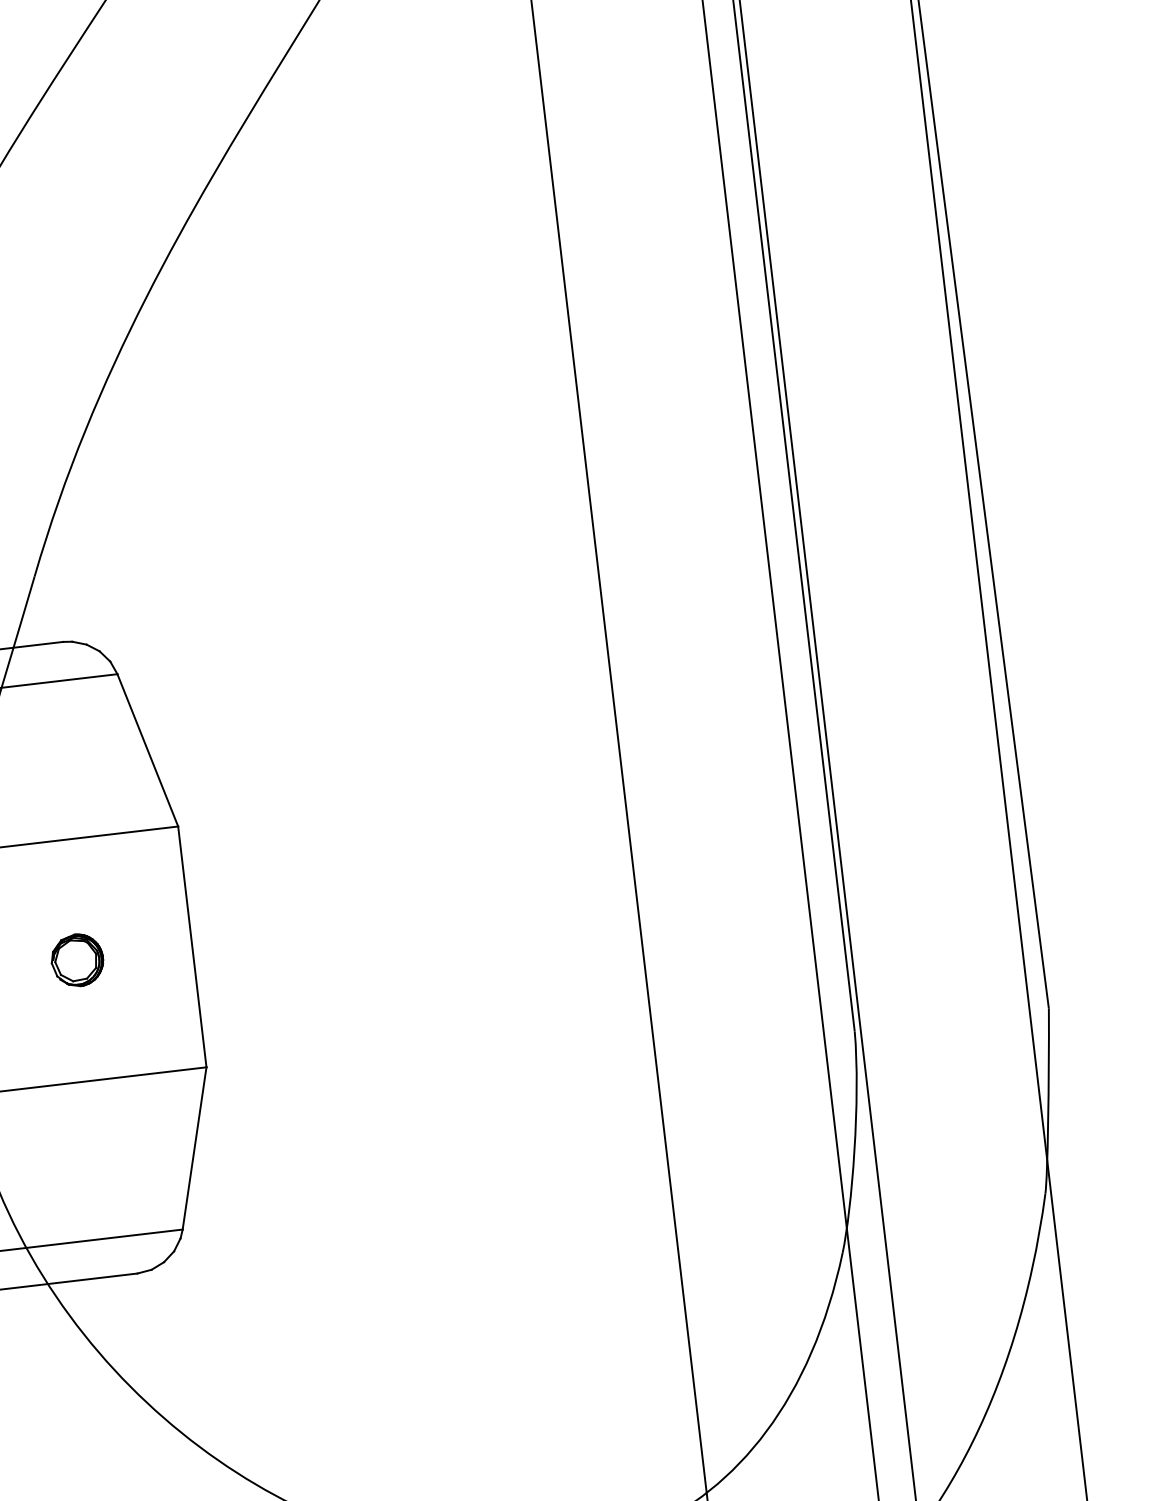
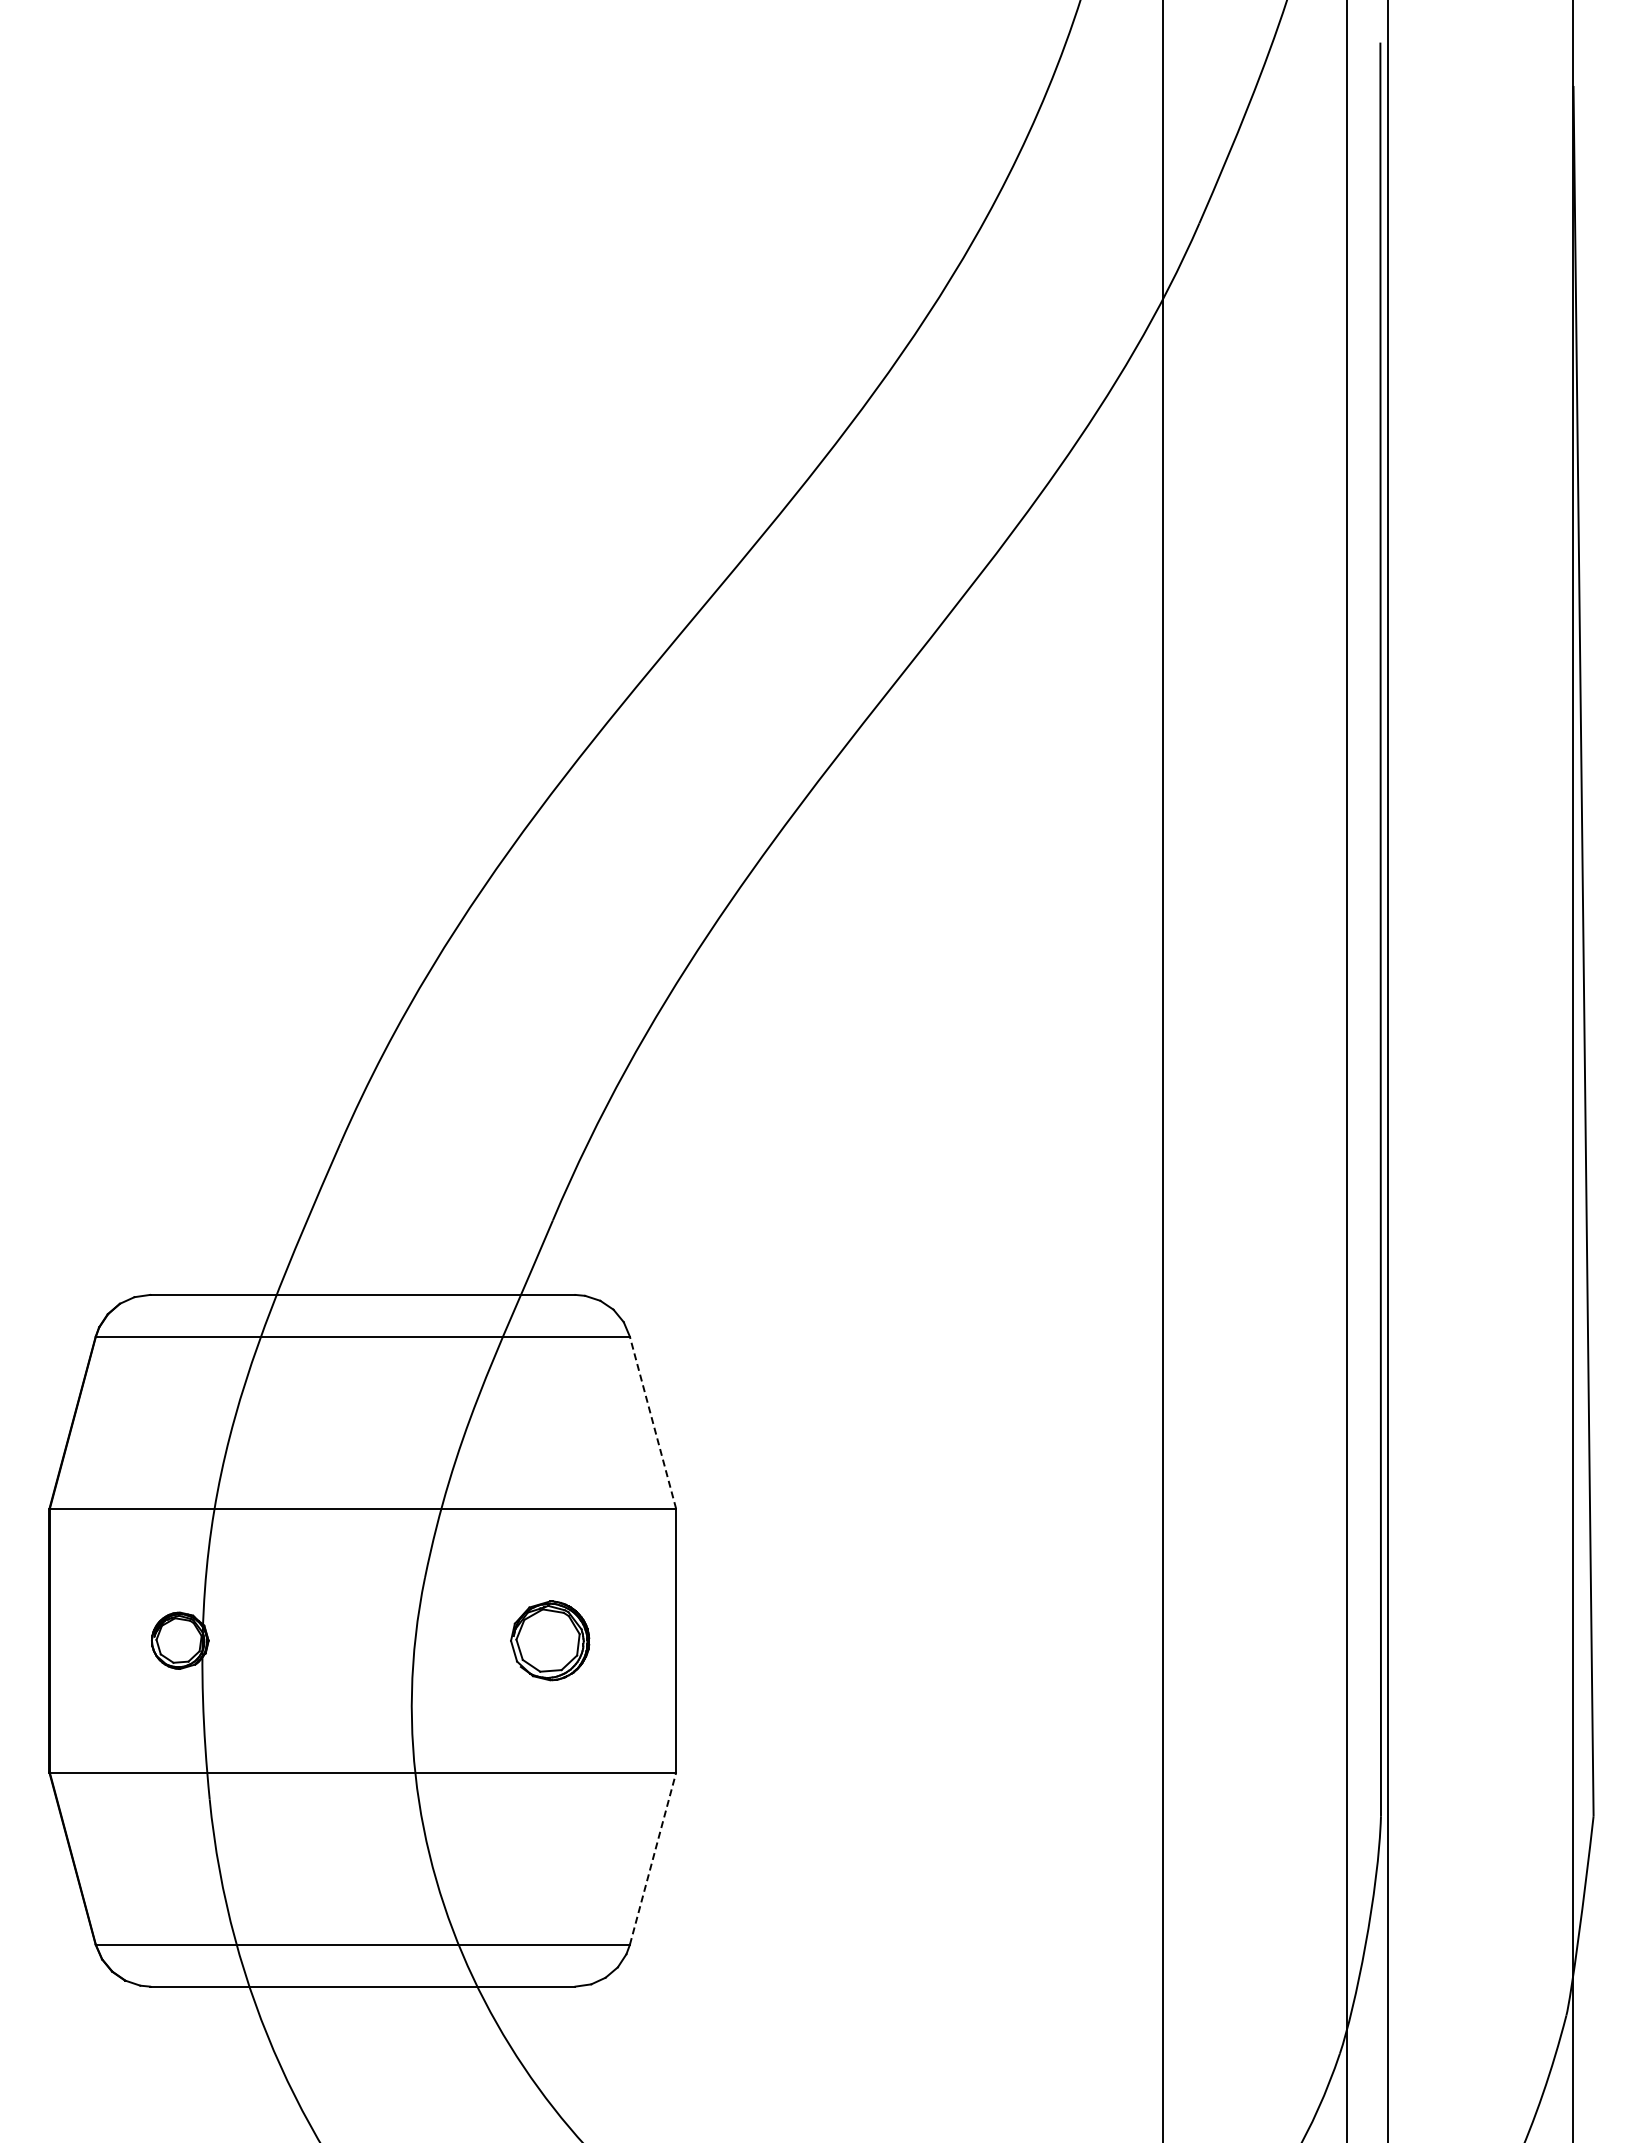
line: (147, 750) -> (652, 1422), solid -> dashed
part: (77, 960) -> (550, 1640), size x1.4
line: (194, 1148) -> (653, 1858), solid -> dashed

